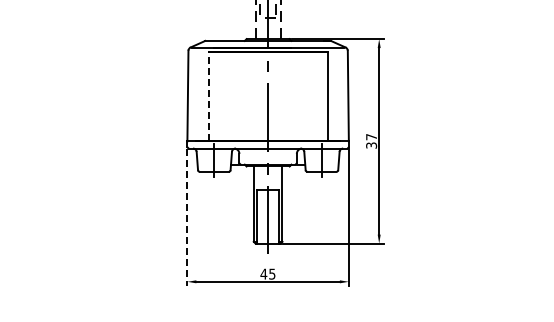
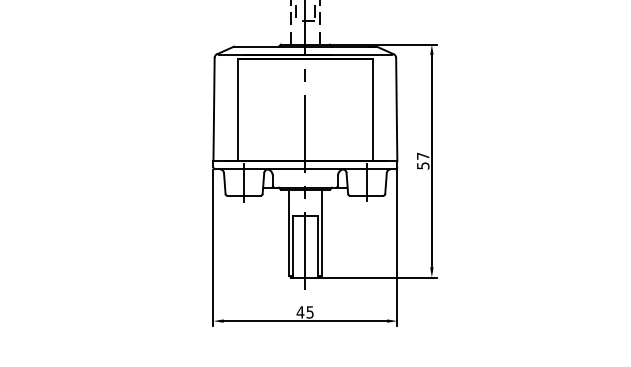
line: (208, 96) -> (237, 110), dashed -> solid
text: (371, 145) -> (423, 165), 37 -> 57
line: (187, 217) -> (213, 247), dashed -> solid

